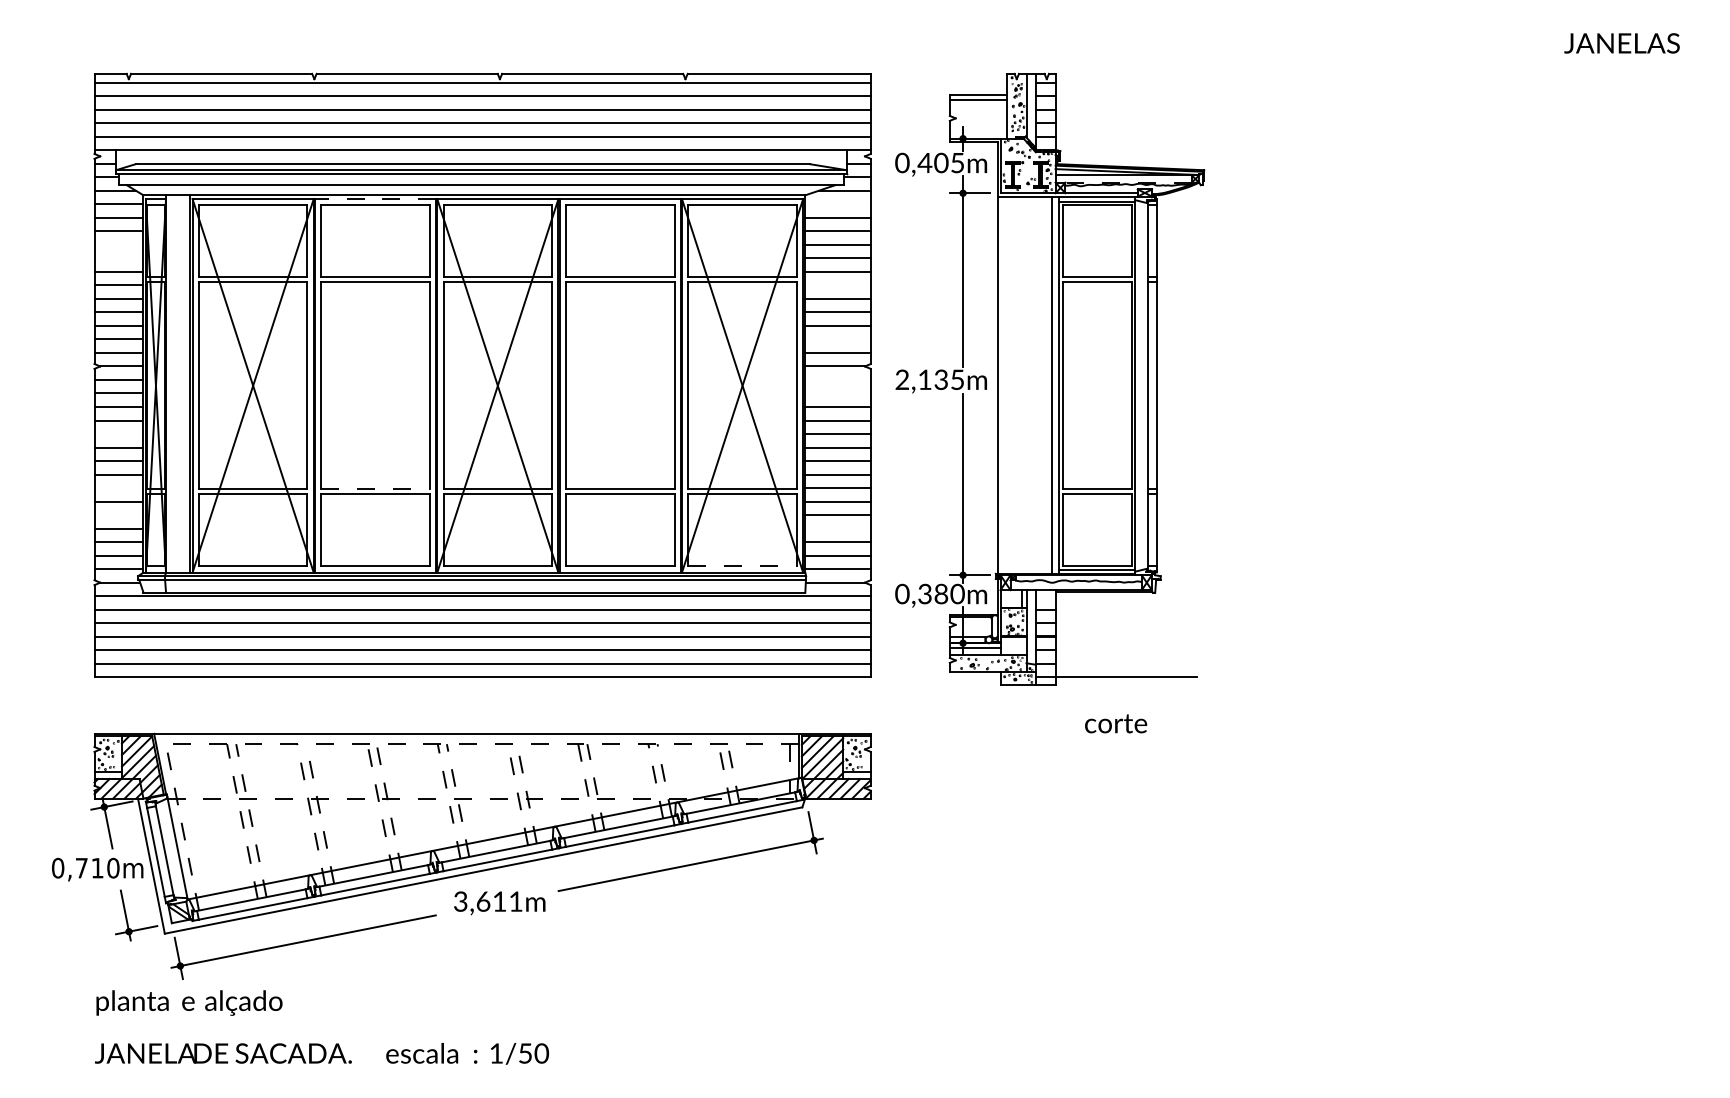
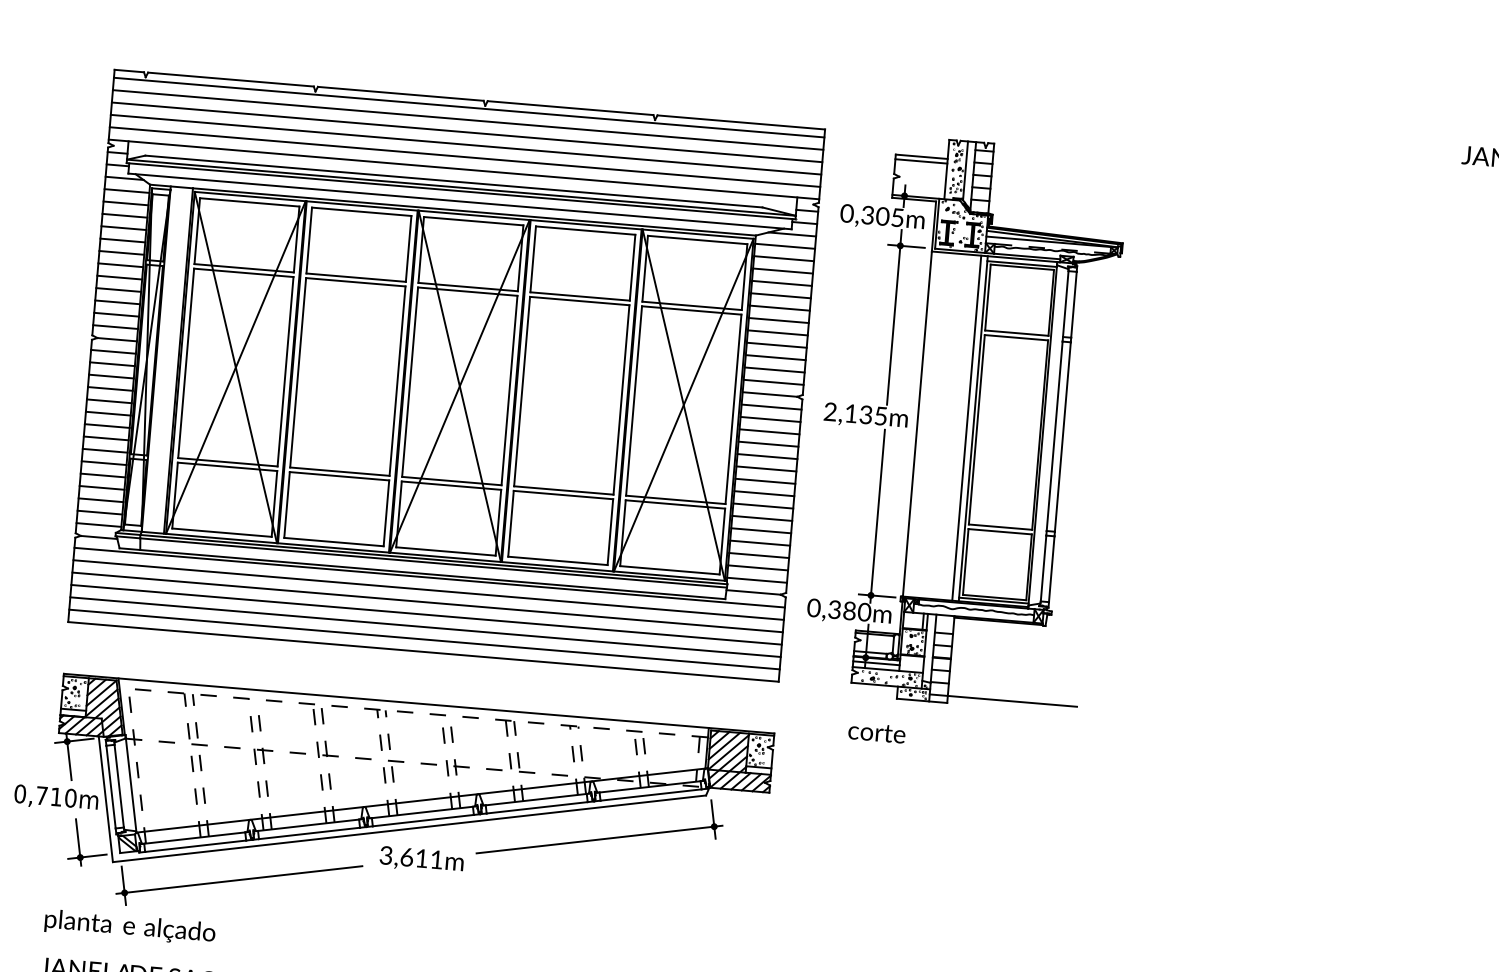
text: (924, 162) -> (867, 214), 0,405m -> 0,305m
line: (375, 199) -> (362, 206), dashed -> solid
line: (837, 204) -> (784, 246), added
line: (118, 244) -> (123, 227), added
line: (118, 258) -> (122, 240), added
line: (837, 285) -> (778, 320), added
line: (837, 339) -> (774, 370), added
line: (837, 379) -> (771, 406), added
line: (837, 393) -> (770, 419), added
line: (118, 434) -> (108, 401), added
line: (118, 488) -> (104, 451), added
line: (376, 489) -> (340, 471), dashed -> solid
line: (118, 515) -> (102, 475), added
line: (837, 528) -> (759, 542), added
line: (743, 566) -> (670, 570), dashed -> solid
text: (1116, 723) -> (877, 732), moved

